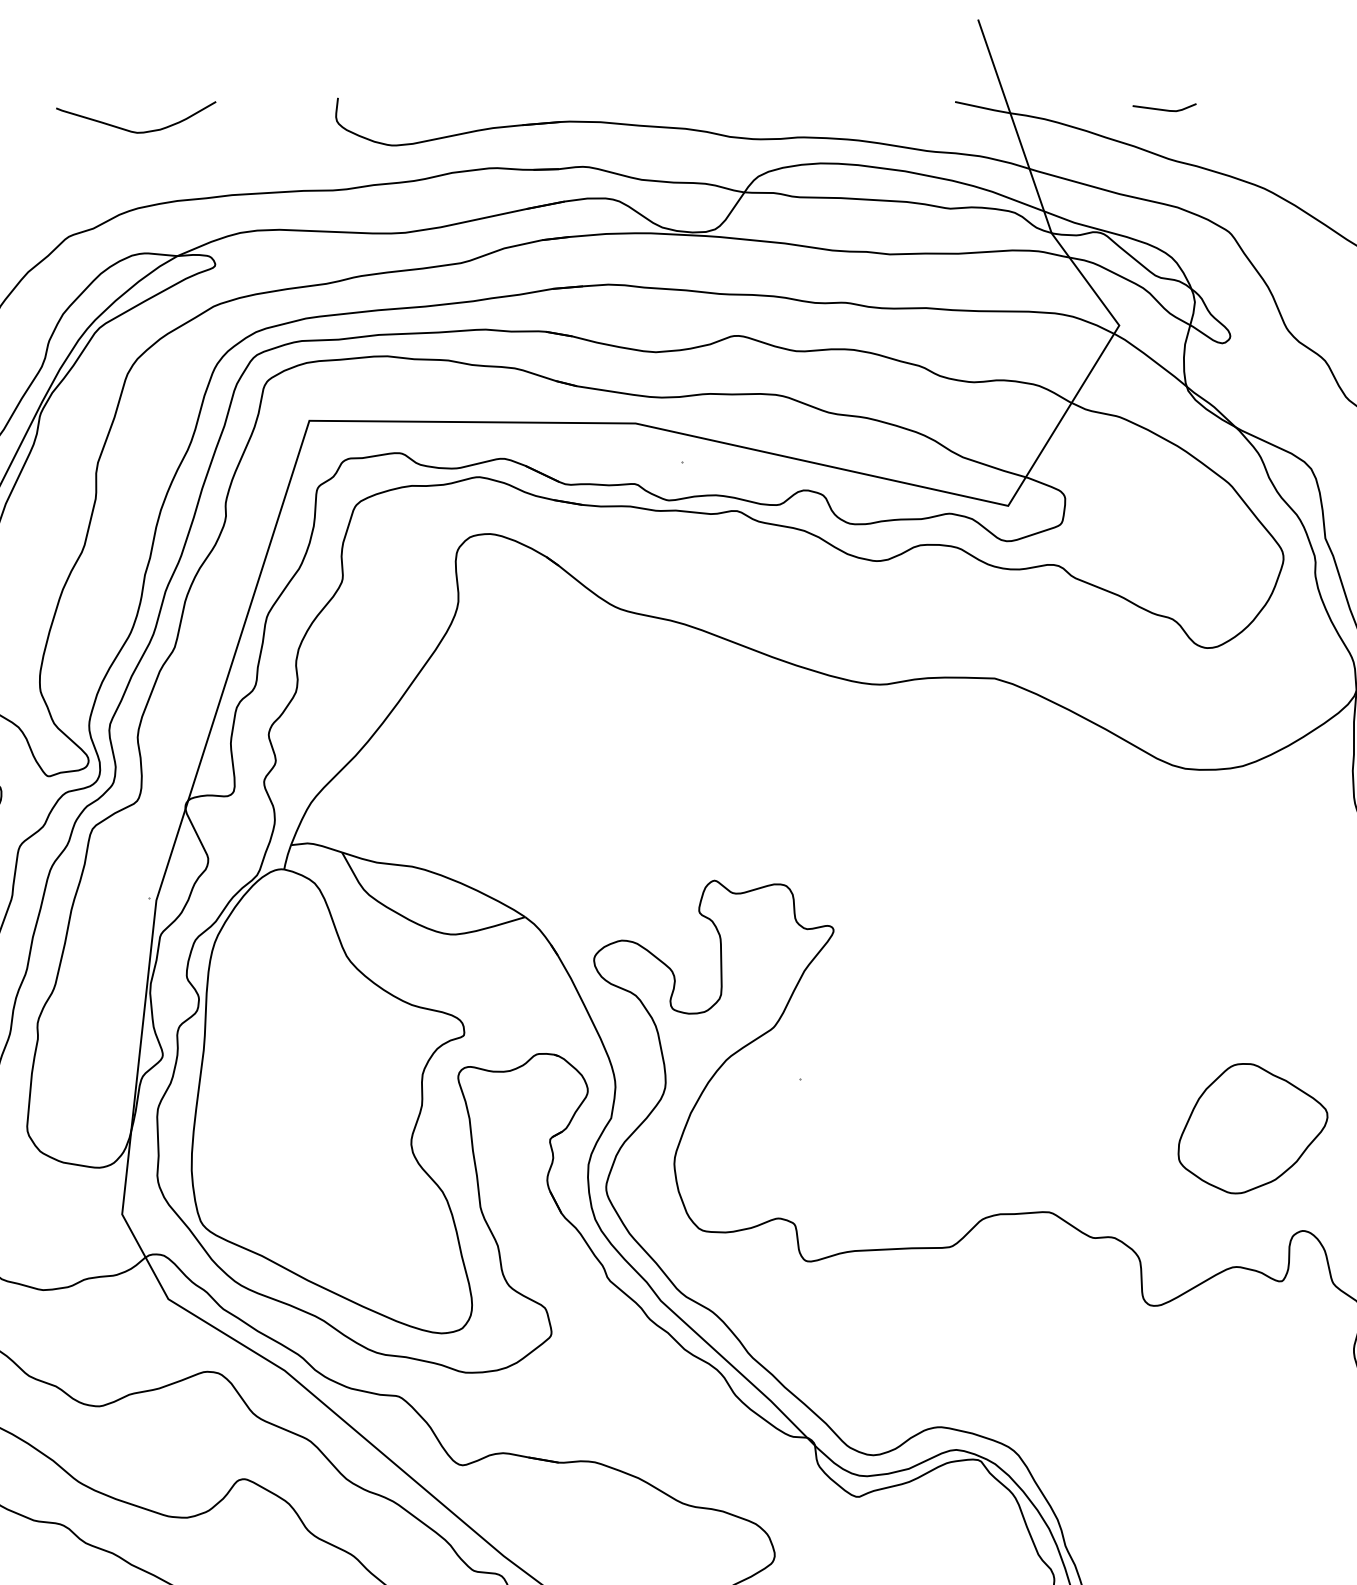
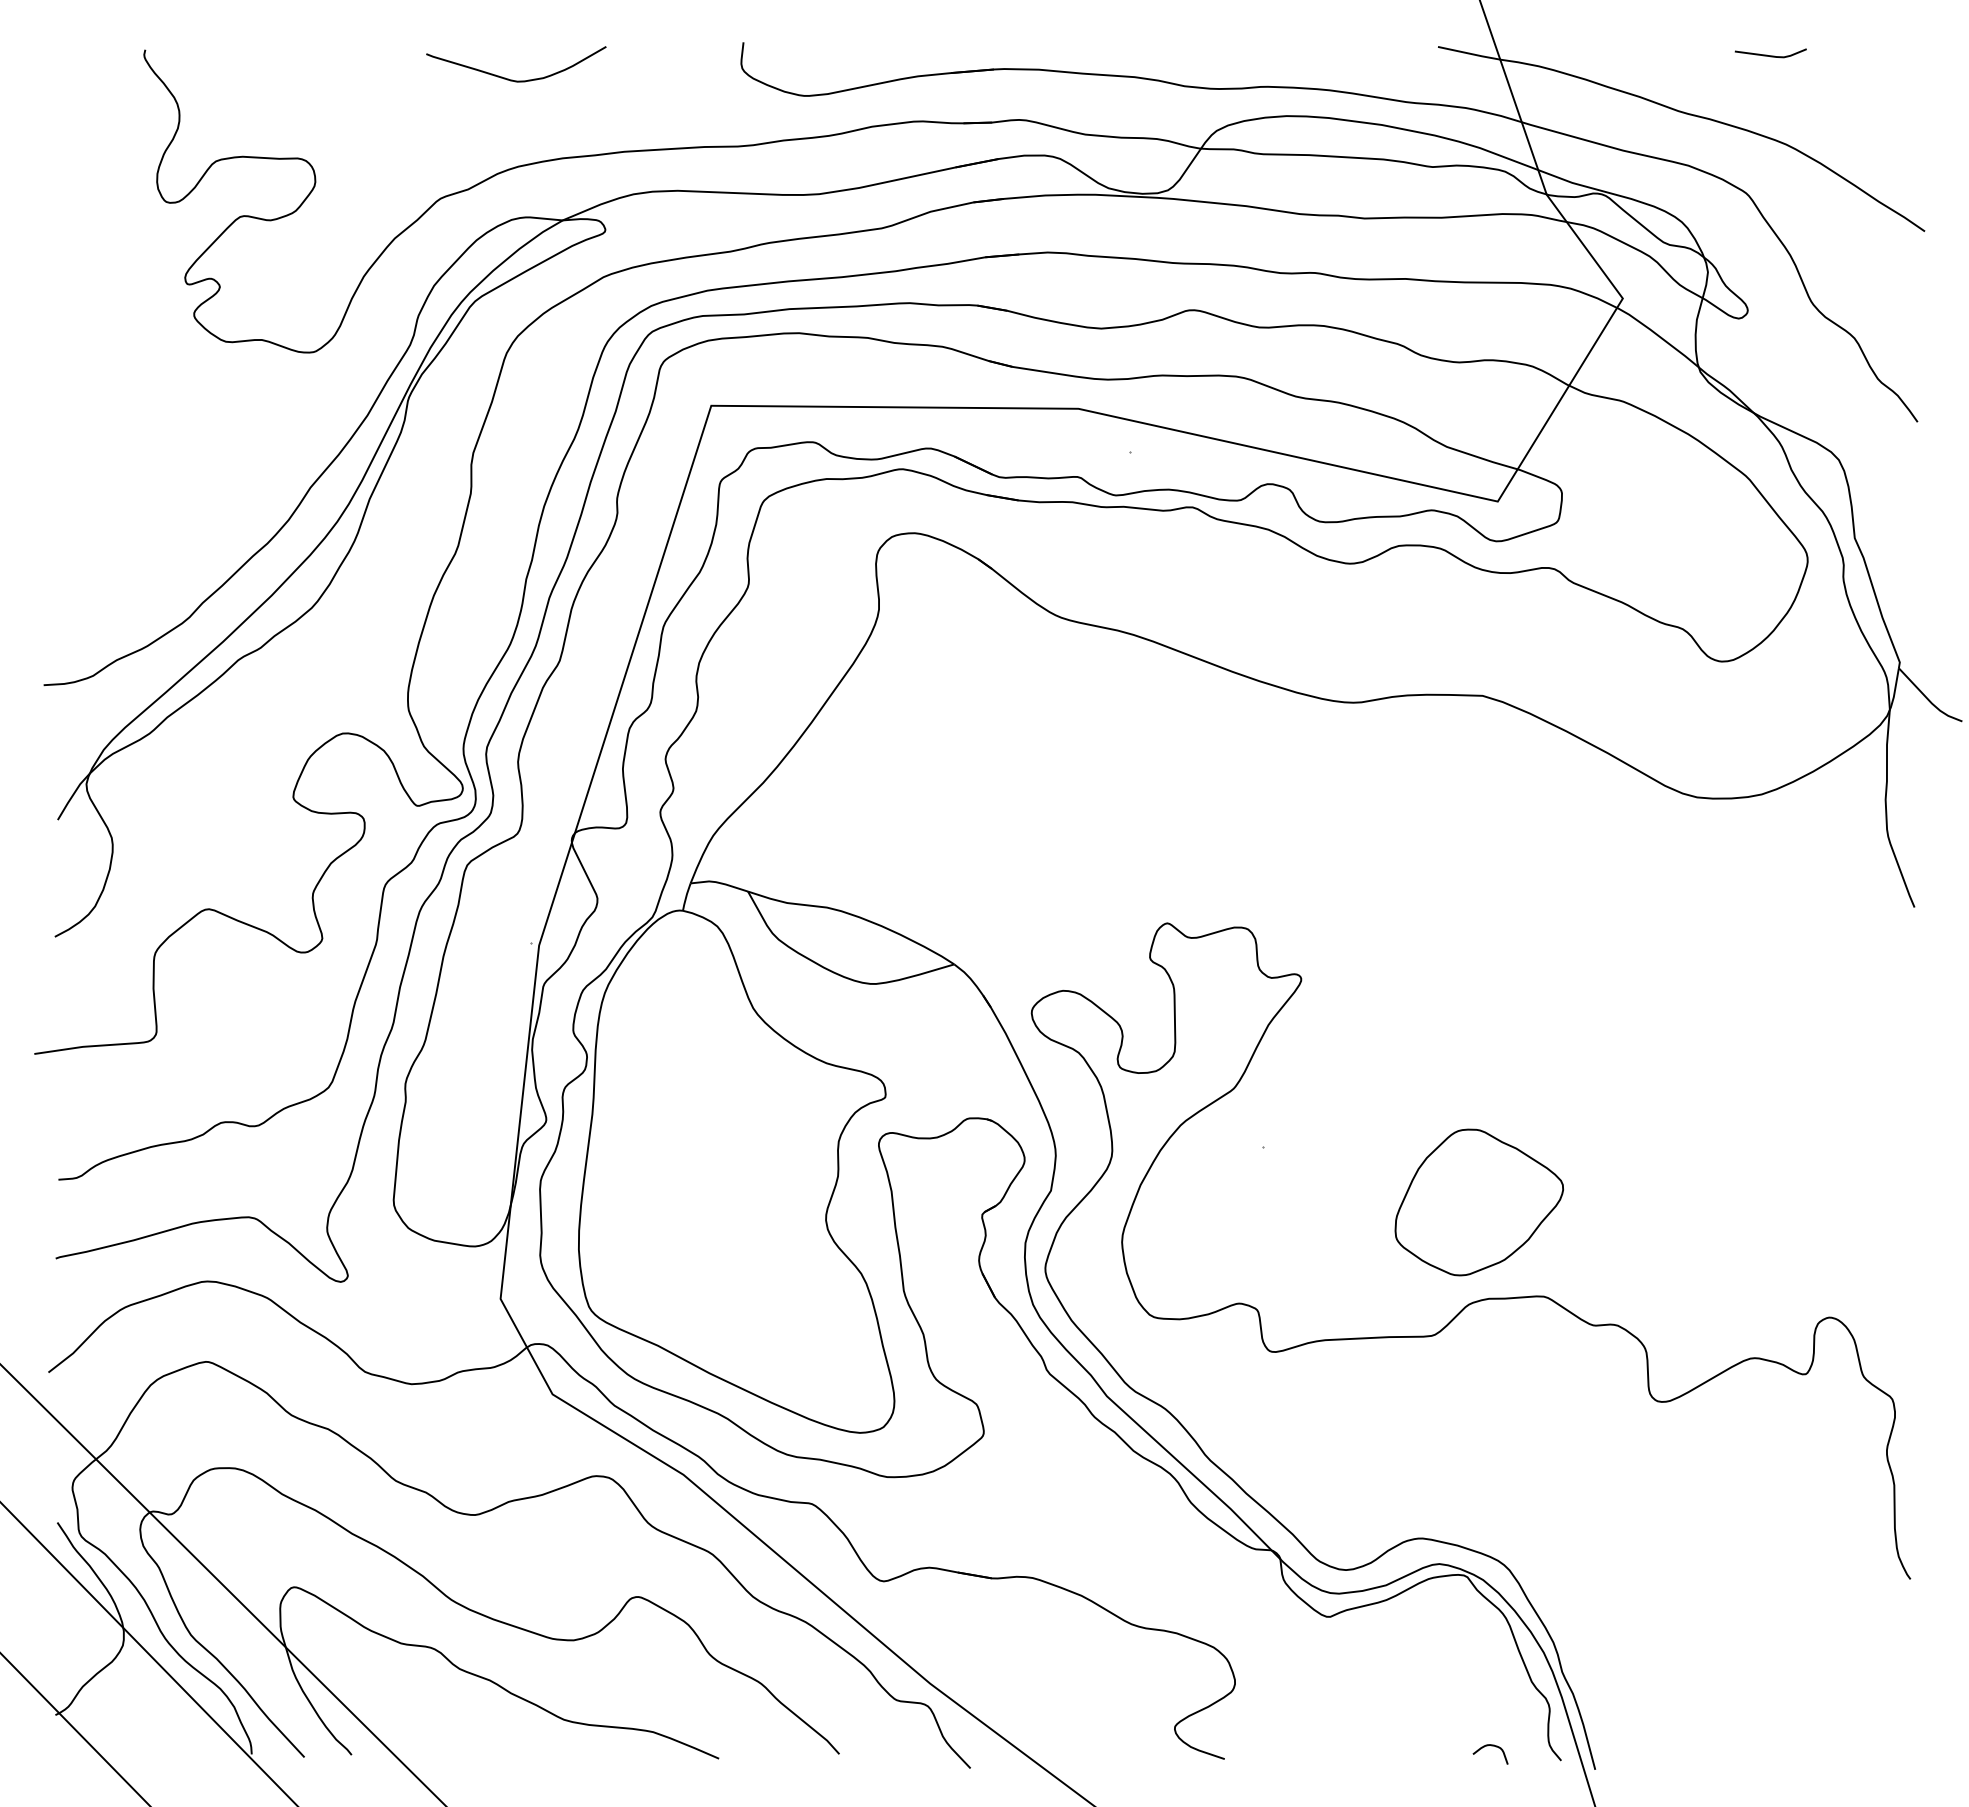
line: (1164, 109) -> (1770, 55), moved
part: (1253, 1128) -> (1479, 1202), moved

